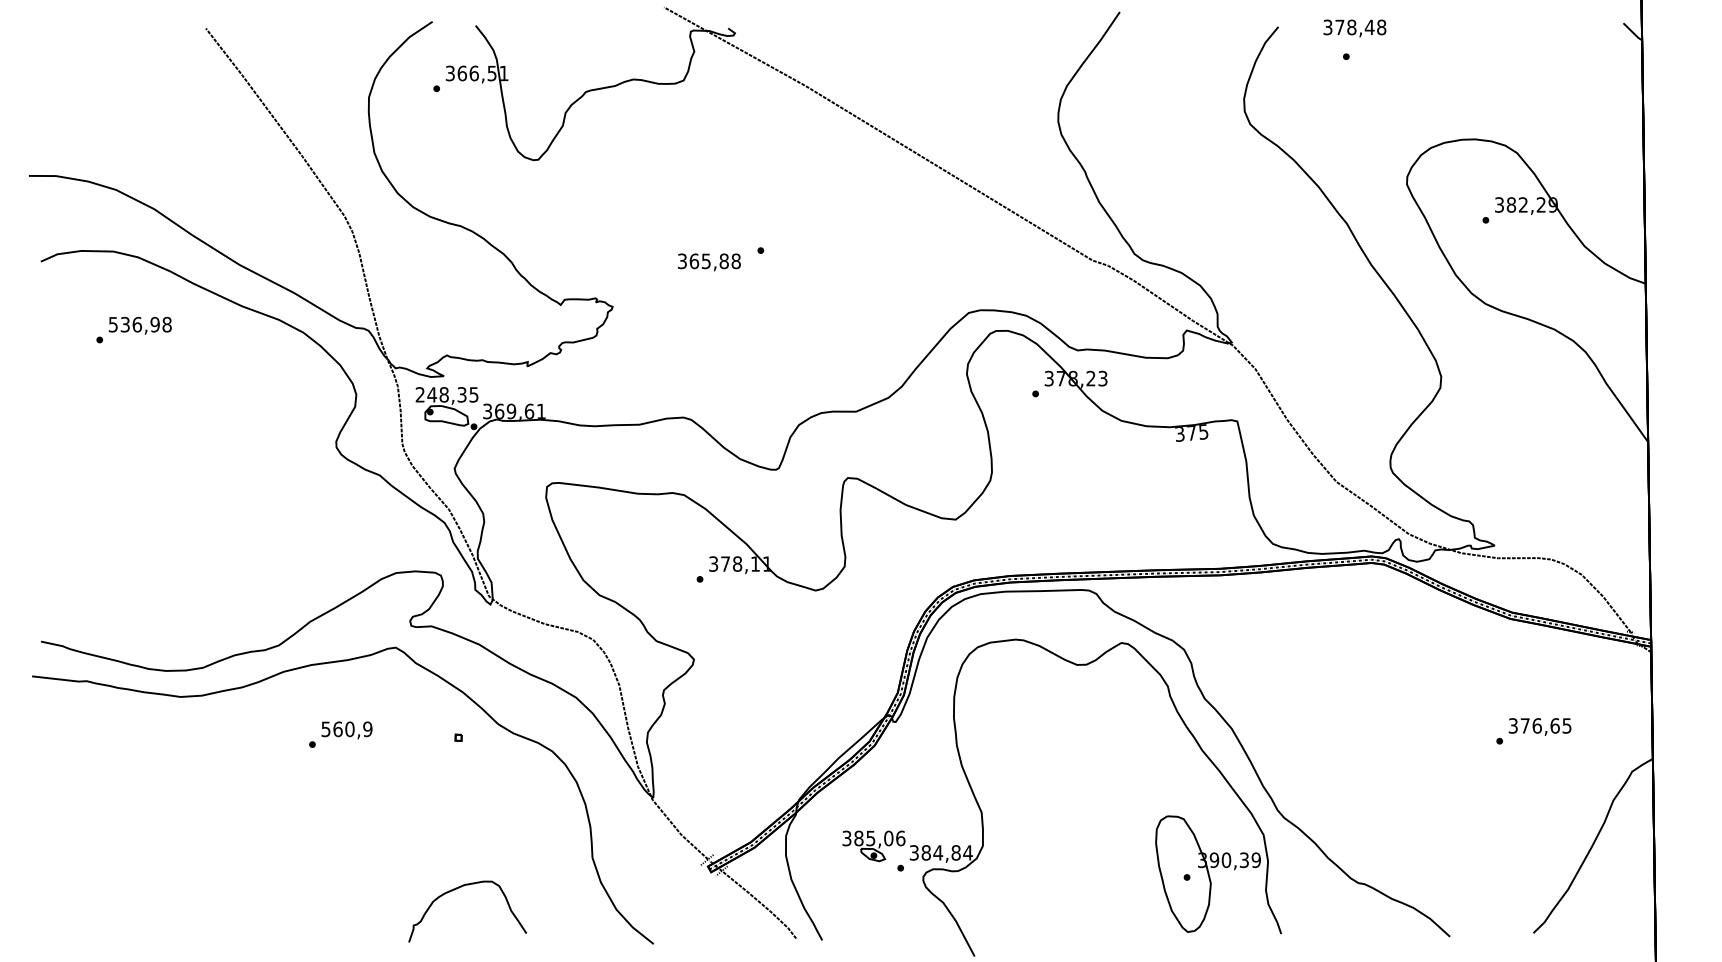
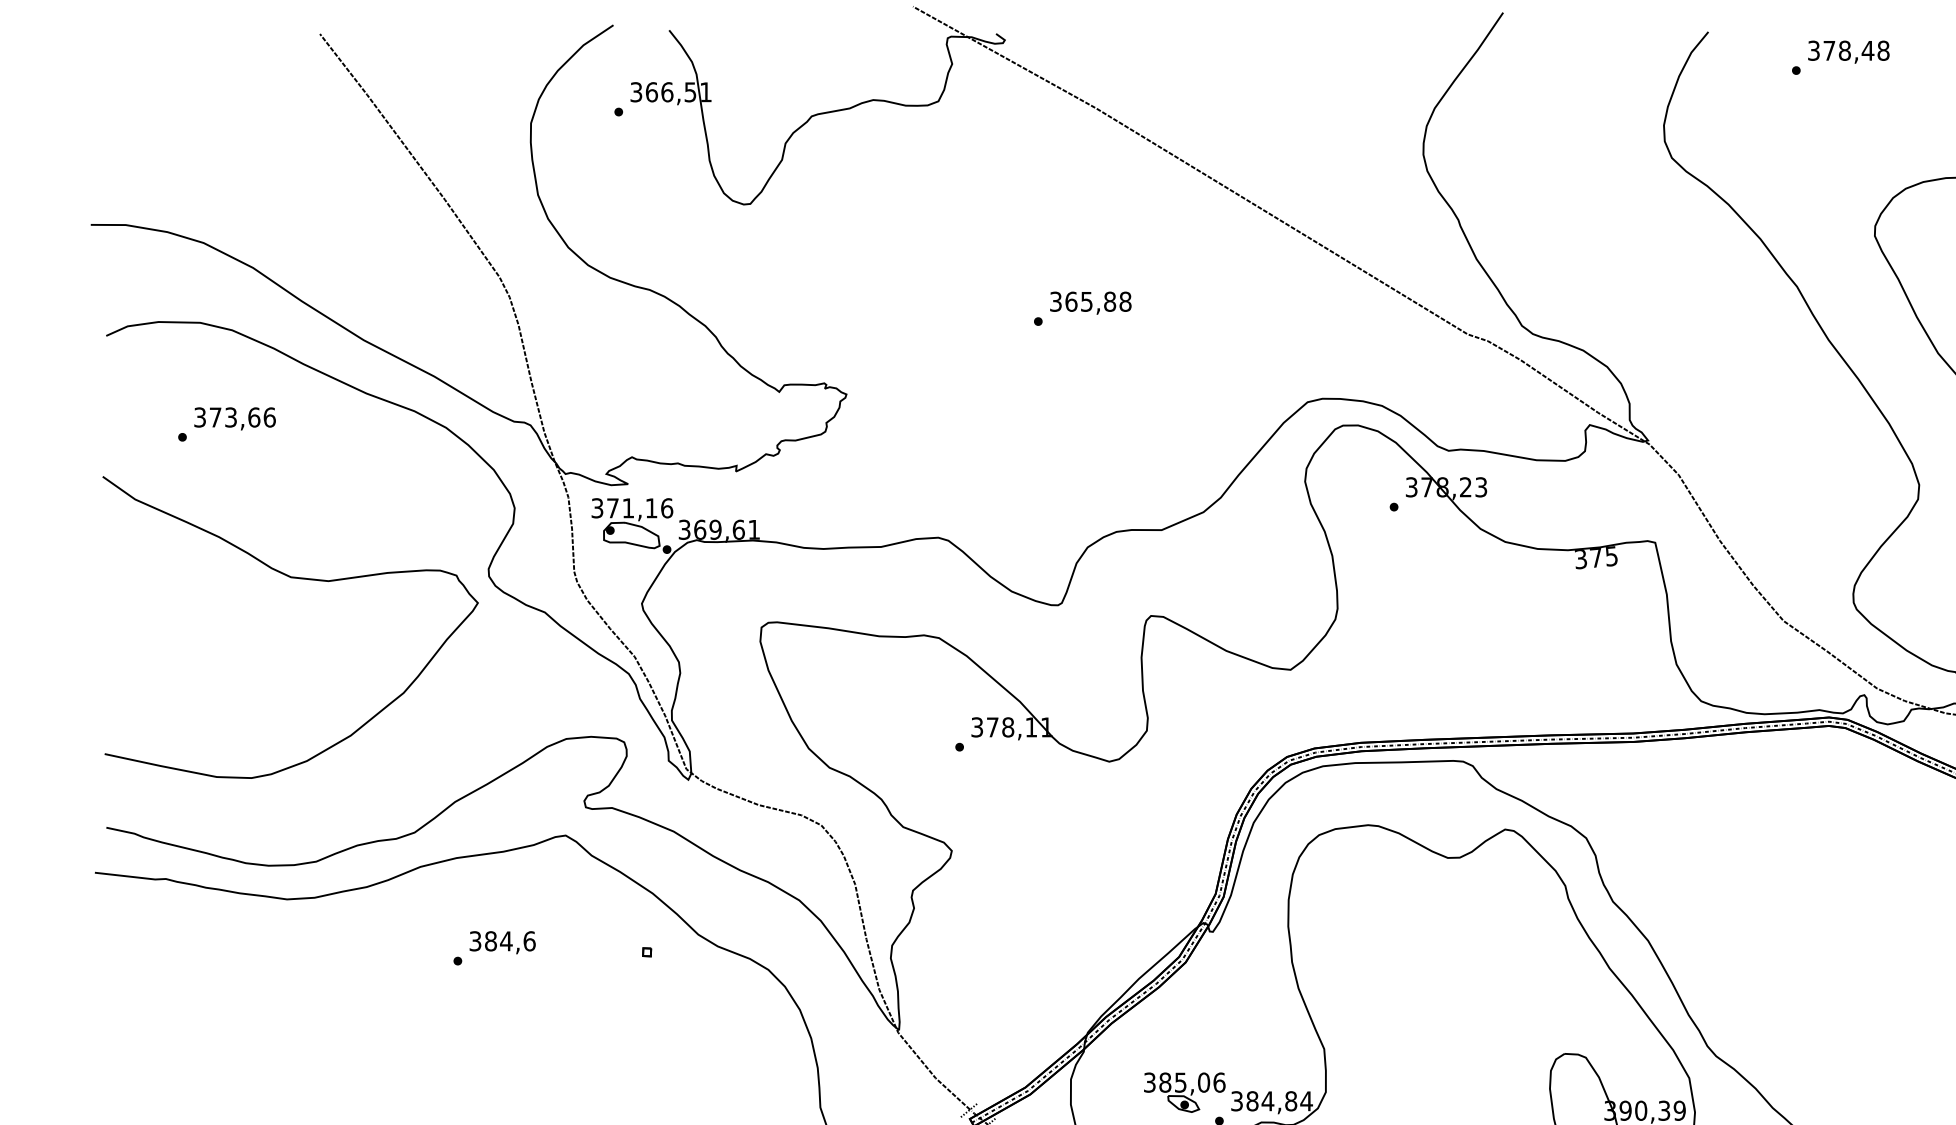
text: (1354, 28) -> (1848, 52), moved
text: (709, 262) -> (1090, 303), moved
text: (140, 324) -> (235, 417), 536,98 -> 373,66
text: (446, 394) -> (631, 507), 248,35 -> 371,16
curve: (184, 449) -> (292, 579), added
text: (347, 729) -> (503, 941), 560,9 -> 384,6

